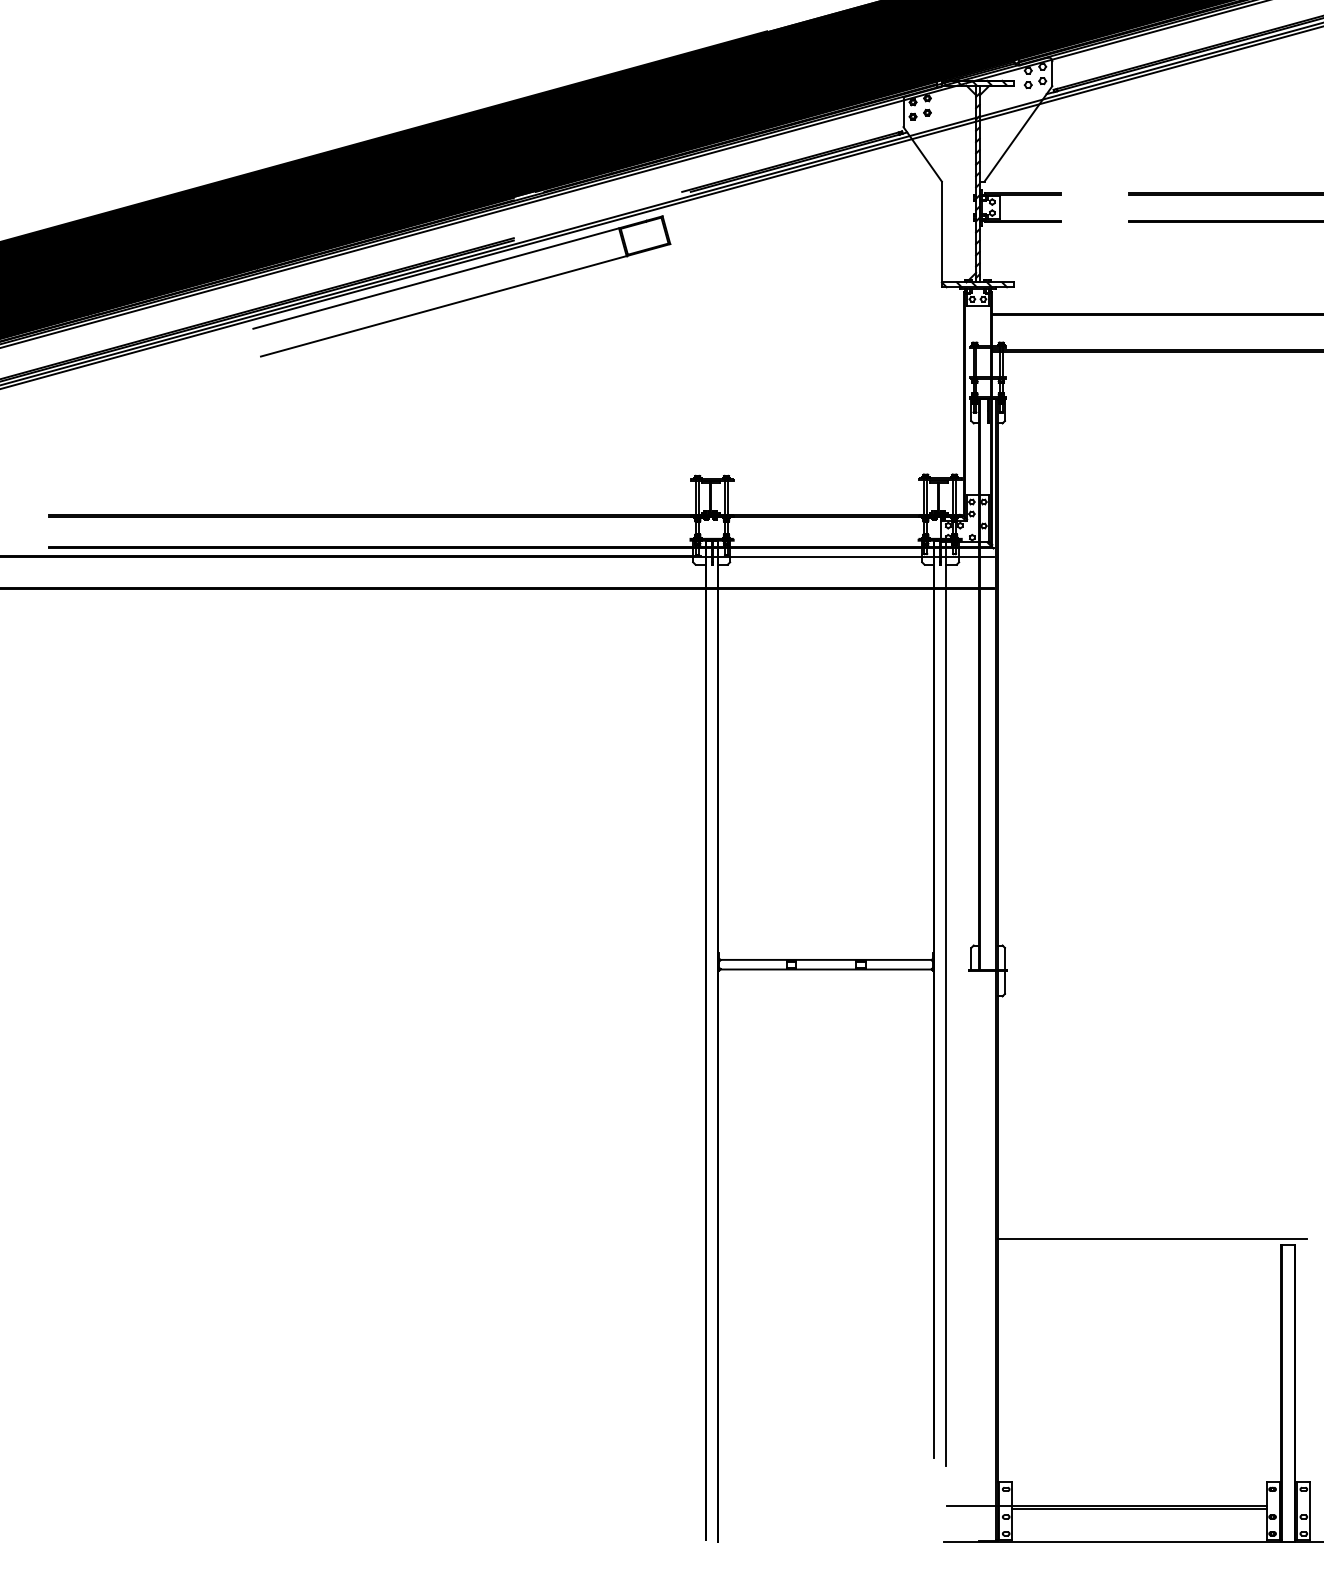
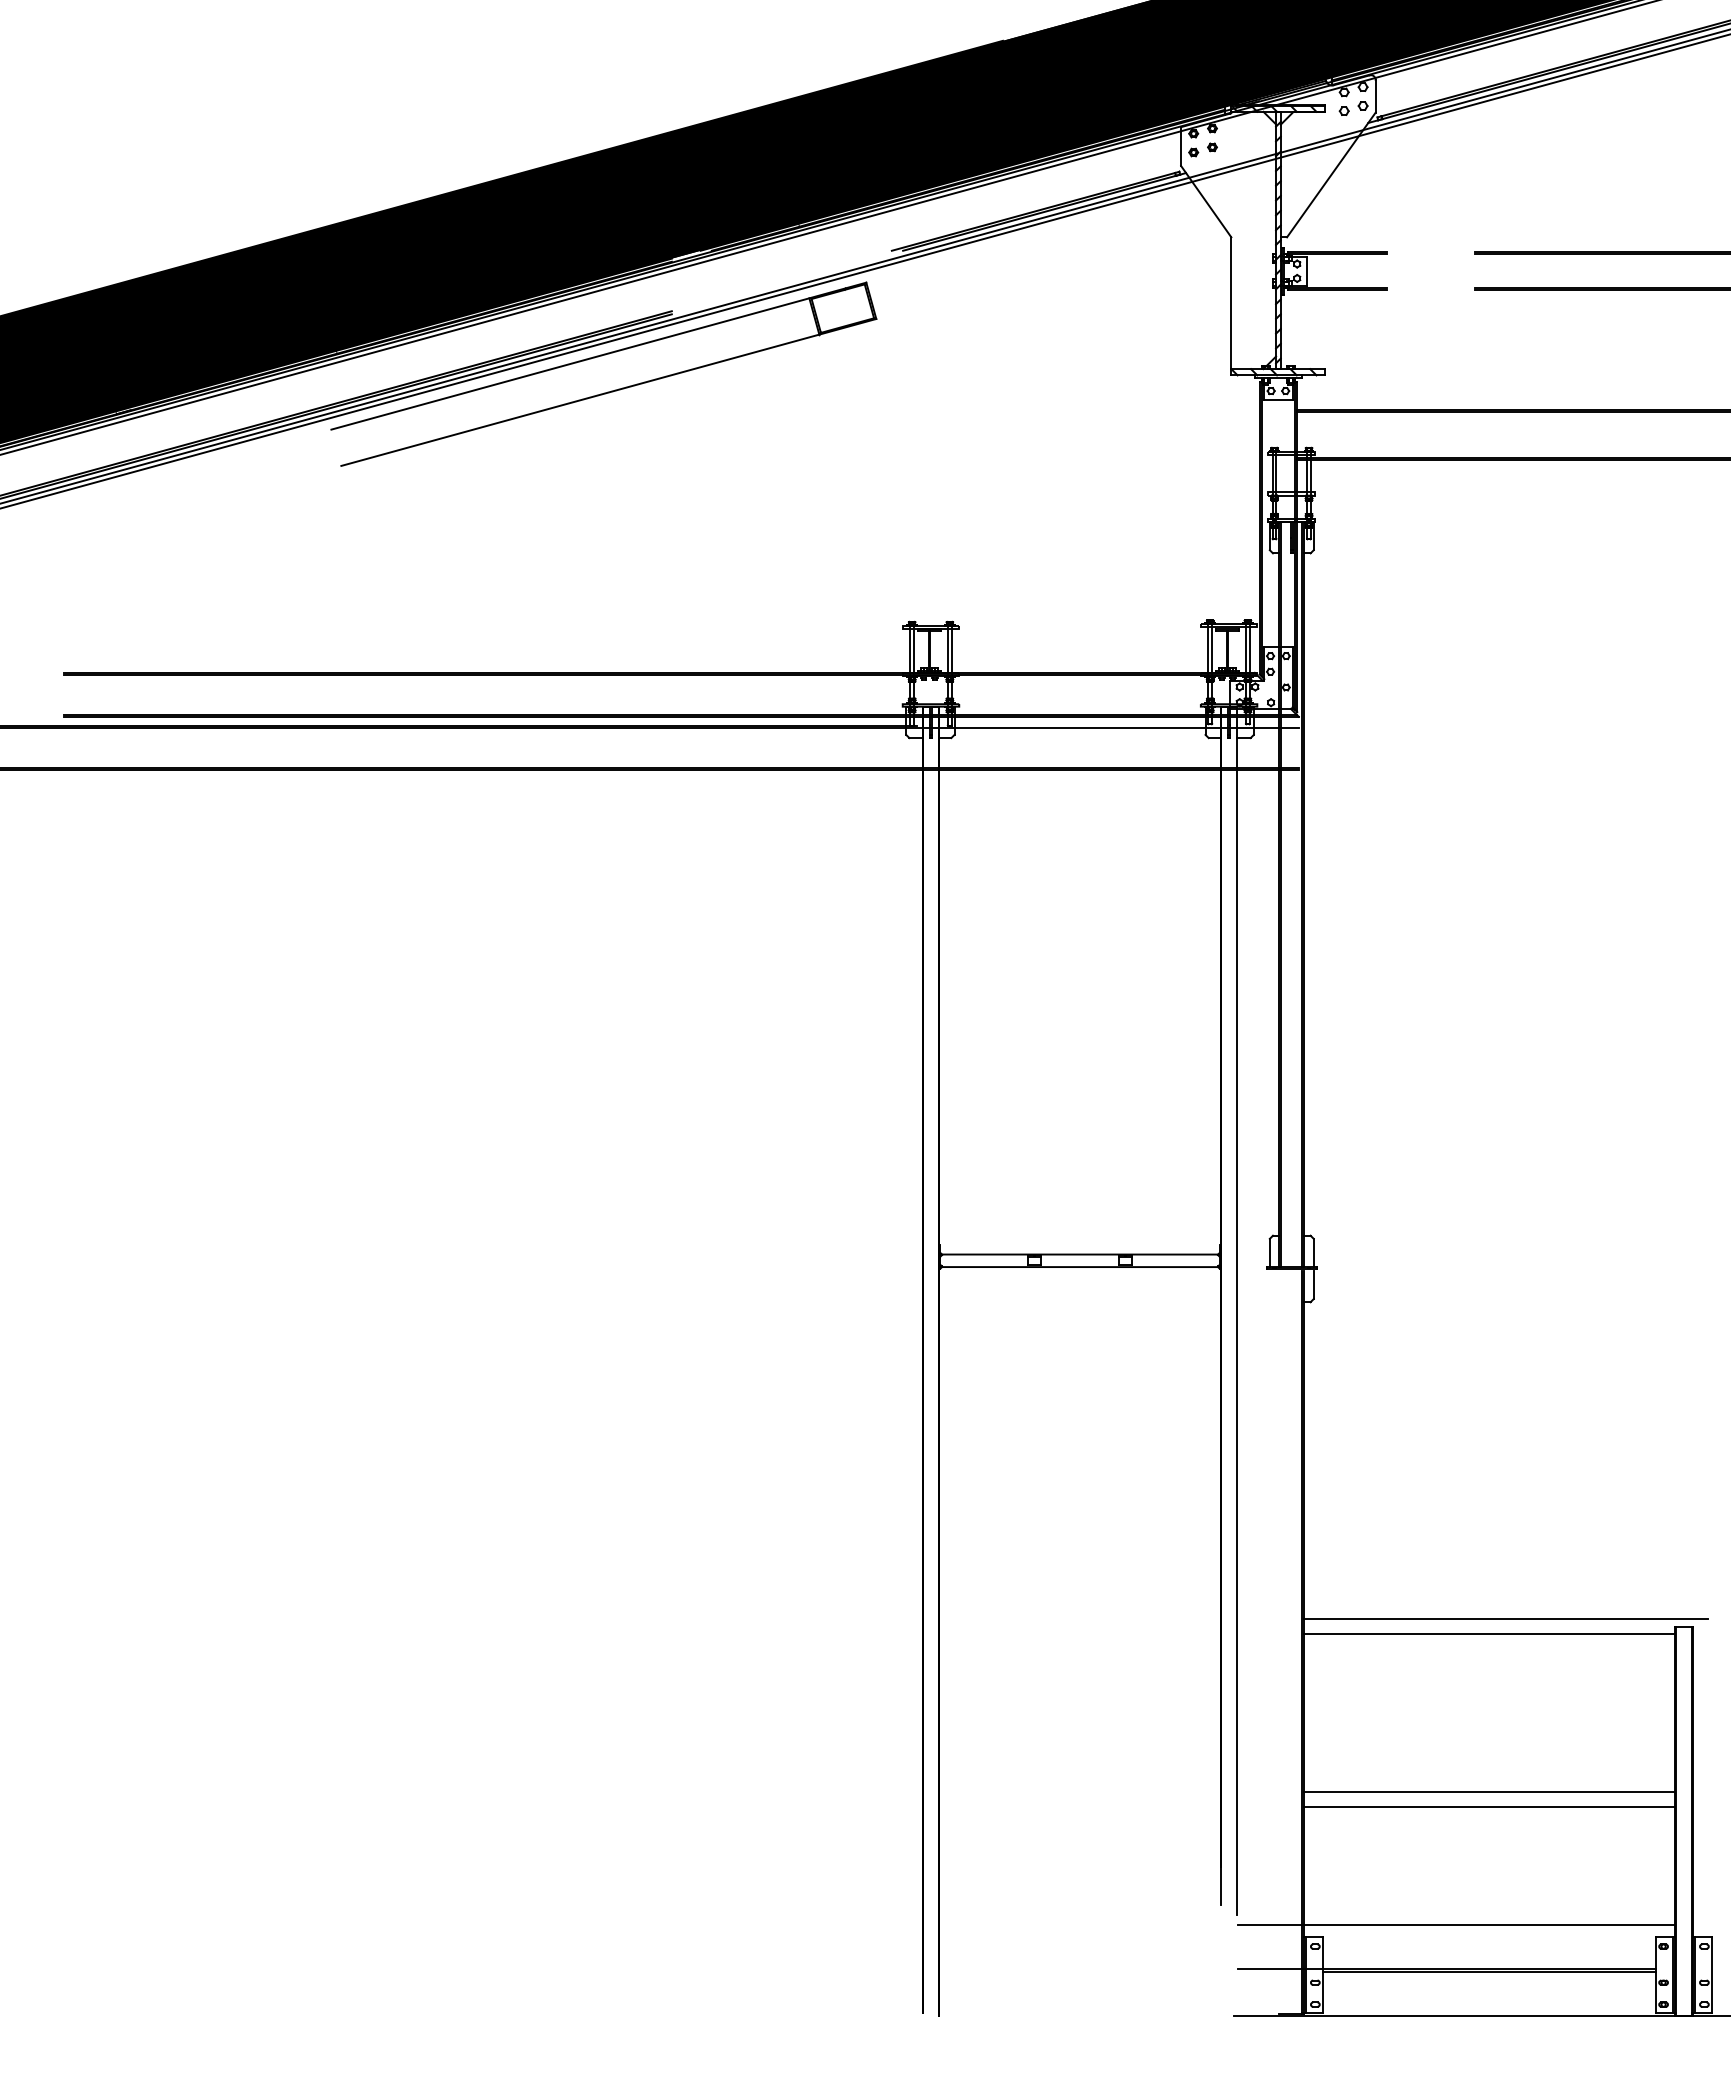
line: (1139, 1250) -> (1489, 1634), added
line: (1139, 1370) -> (1489, 1791), added
line: (1139, 1382) -> (1489, 1806), added
line: (1114, 1472) -> (1456, 1924), added

